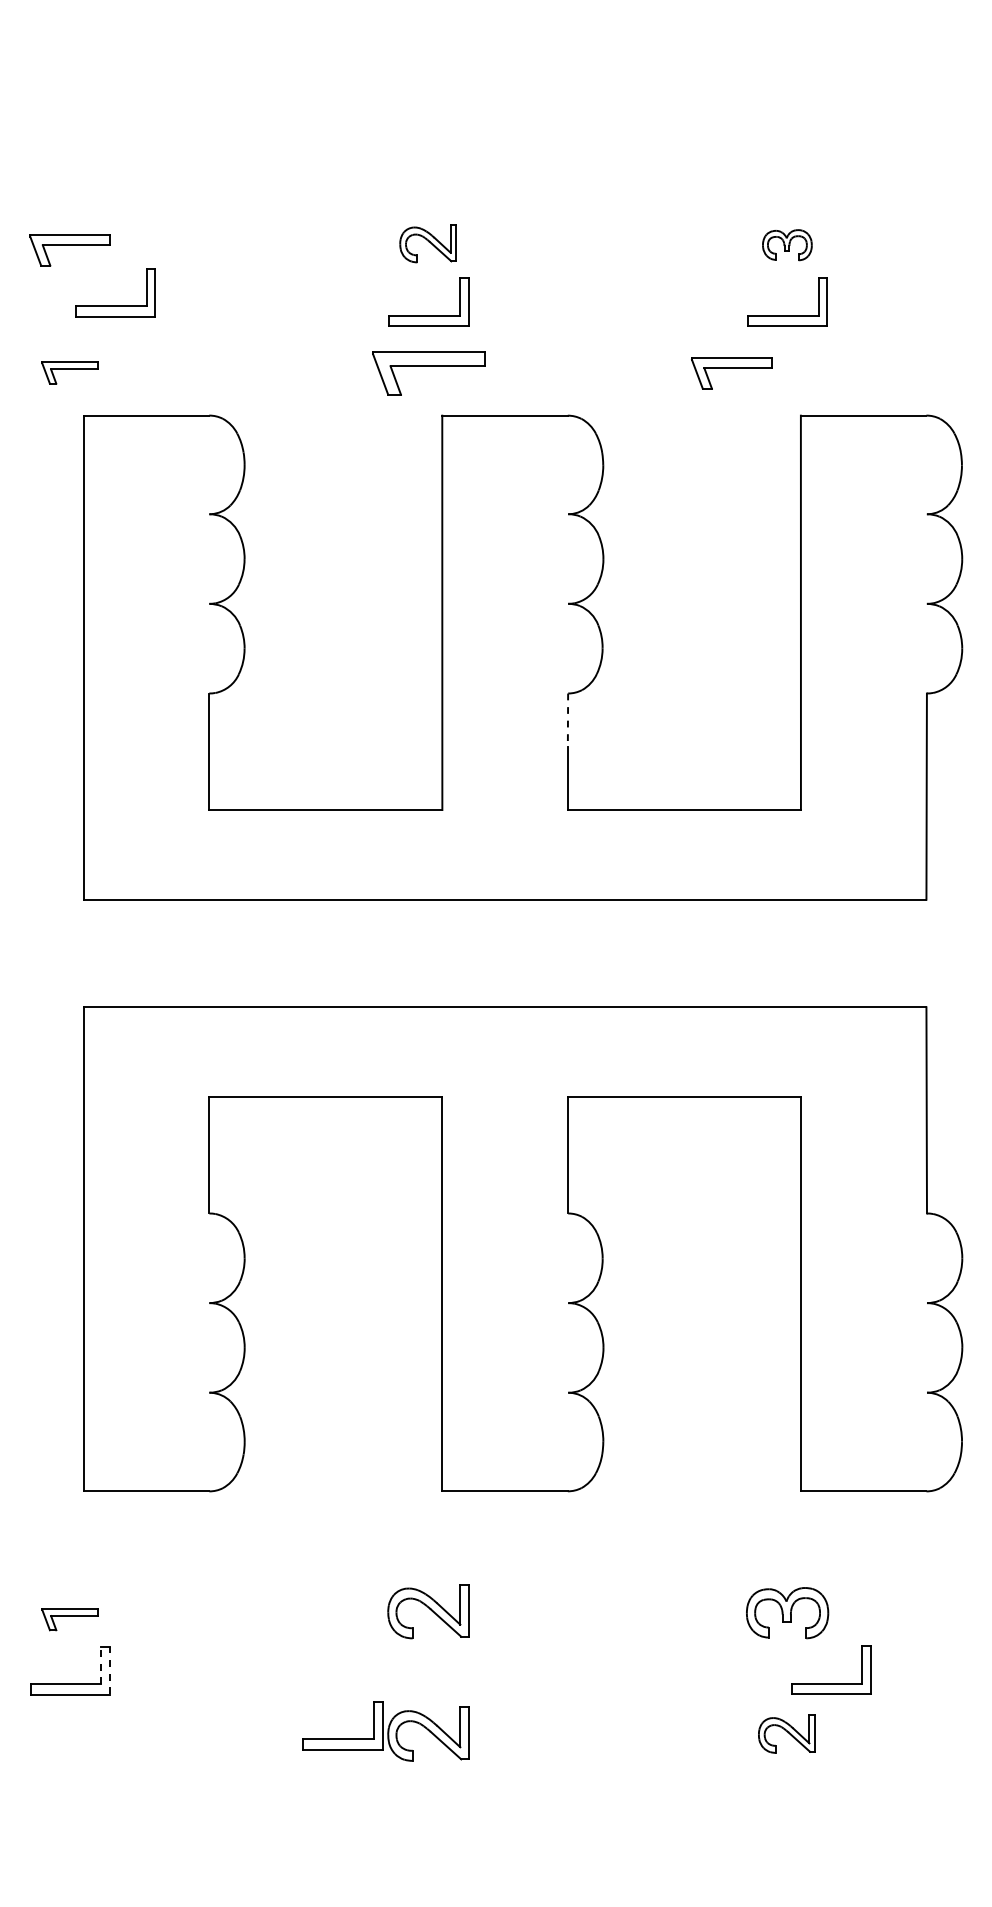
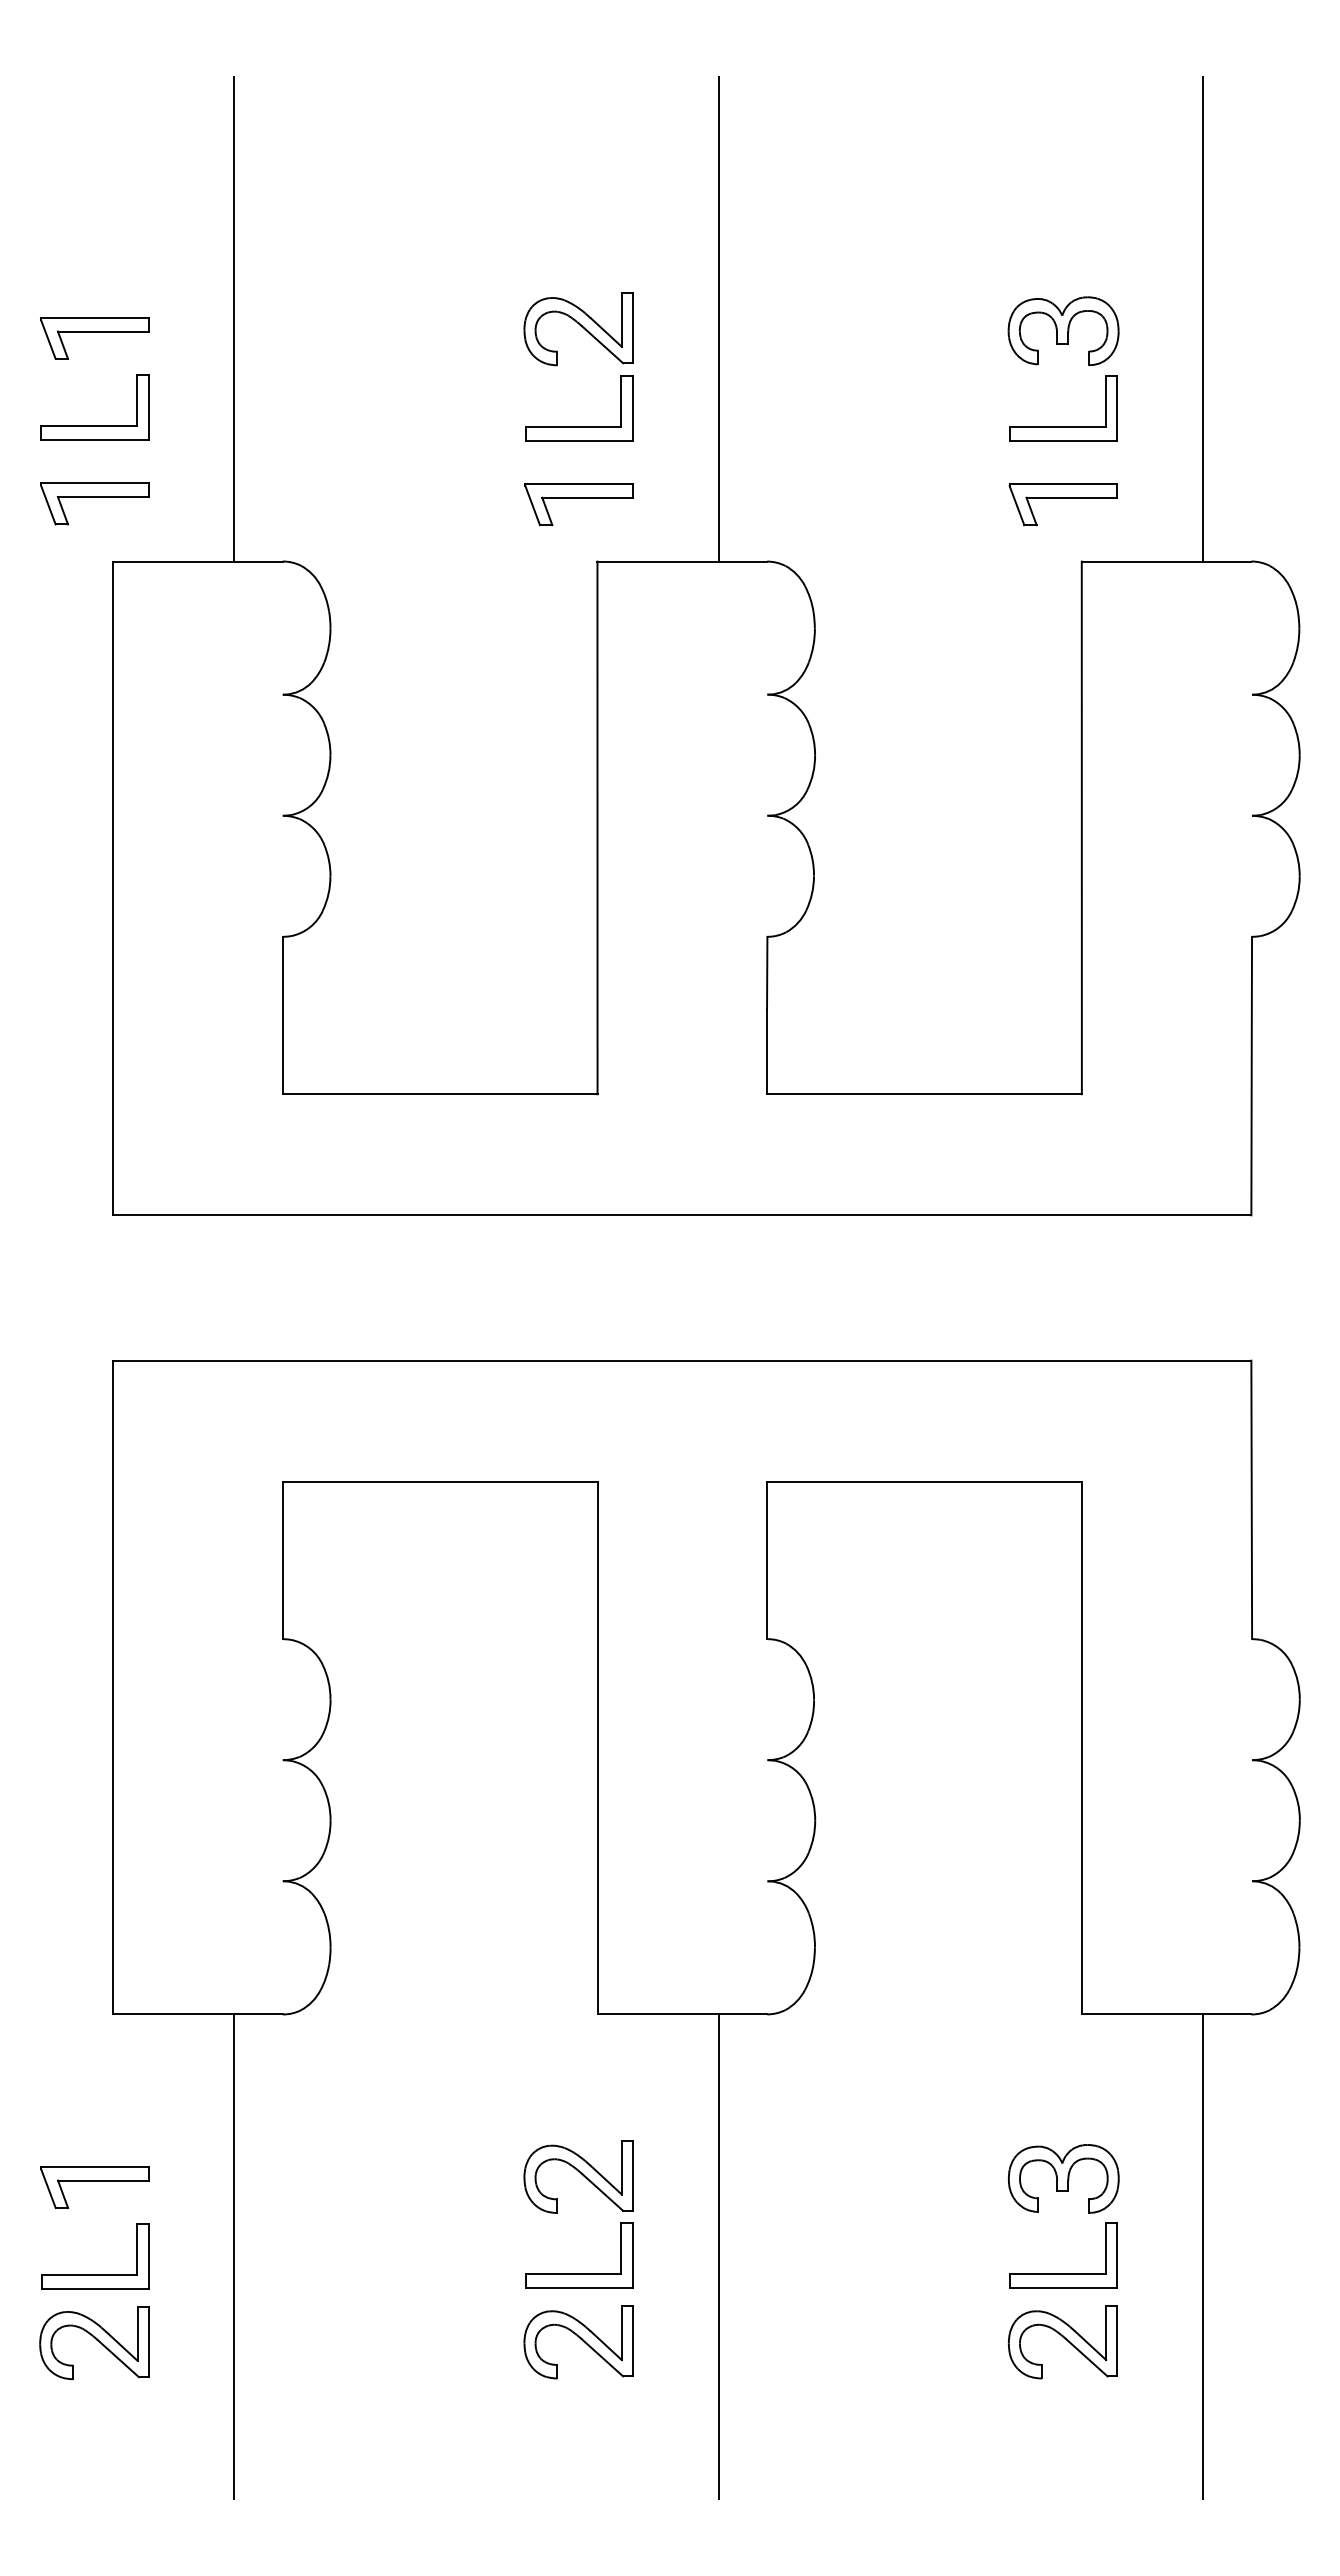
line: (173, 236) -> (234, 319), added
line: (531, 236) -> (718, 319), added
line: (890, 236) -> (1202, 319), added
part: (428, 243) -> (578, 329), size x1.43
part: (787, 245) -> (1063, 331), size x1.67
part: (115, 306) -> (94, 425), moved
part: (69, 372) -> (94, 503), size x1.43
part: (428, 373) -> (578, 504), size x0.71
part: (731, 373) -> (1062, 504), moved
line: (568, 720) -> (767, 973), dashed -> solid
part: (69, 1619) -> (94, 2187), size x1.43
line: (101, 1665) -> (137, 2249), dashed -> solid
line: (173, 1670) -> (234, 2256), added
line: (531, 1670) -> (718, 2256), added
line: (890, 1670) -> (1202, 2256), added
line: (109, 1671) -> (148, 2257), dashed -> solid
part: (831, 1683) -> (1063, 2273), moved
part: (69, 1734) -> (94, 2343), added
part: (786, 1734) -> (1062, 2342), size x1.43
part: (343, 1738) -> (579, 2273), moved

